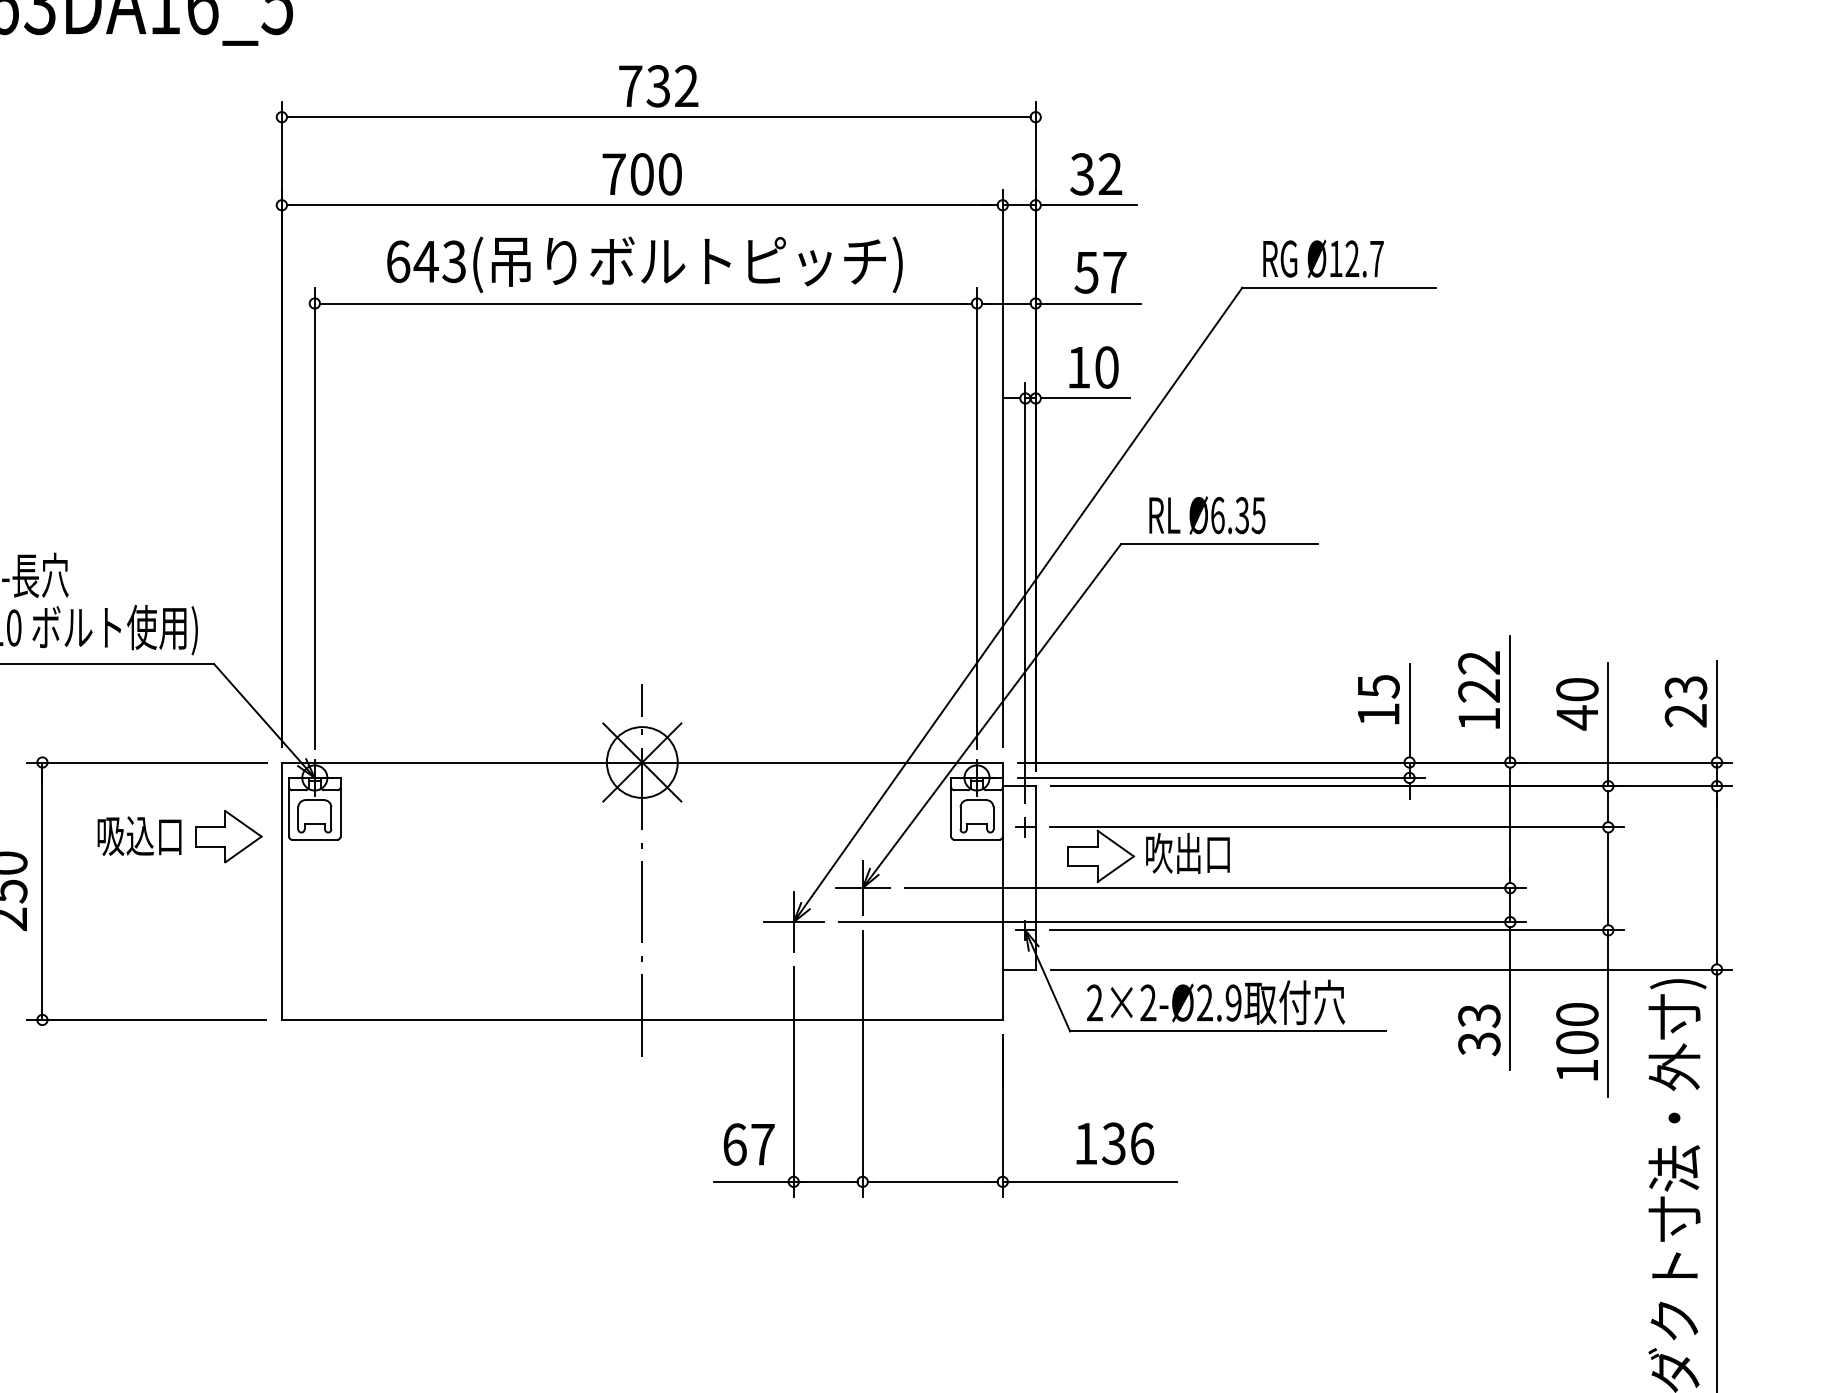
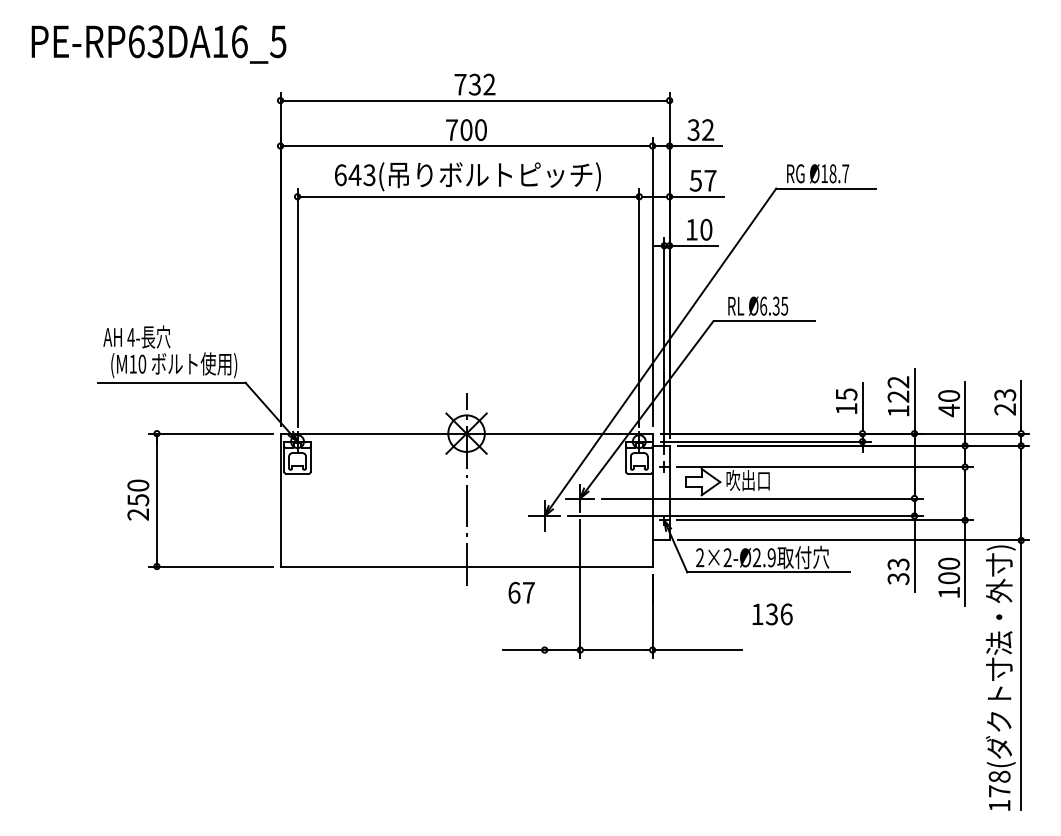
text: (1351, 258) -> (832, 173), Ø12.7 -> Ø18.7
part: (181, 835) -> (228, 471), removed
line: (793, 1081) -> (544, 598), removed
text: (748, 1143) -> (521, 592), moved
text: (1114, 1143) -> (772, 614), moved

